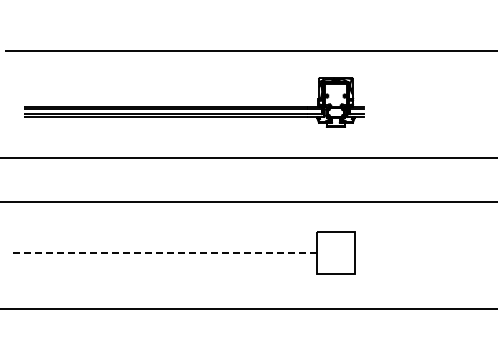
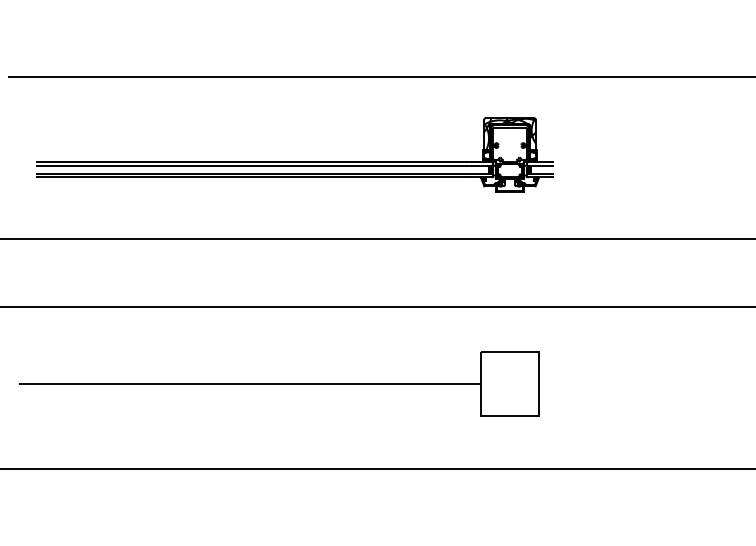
line: (164, 253) -> (249, 384), dashed -> solid

